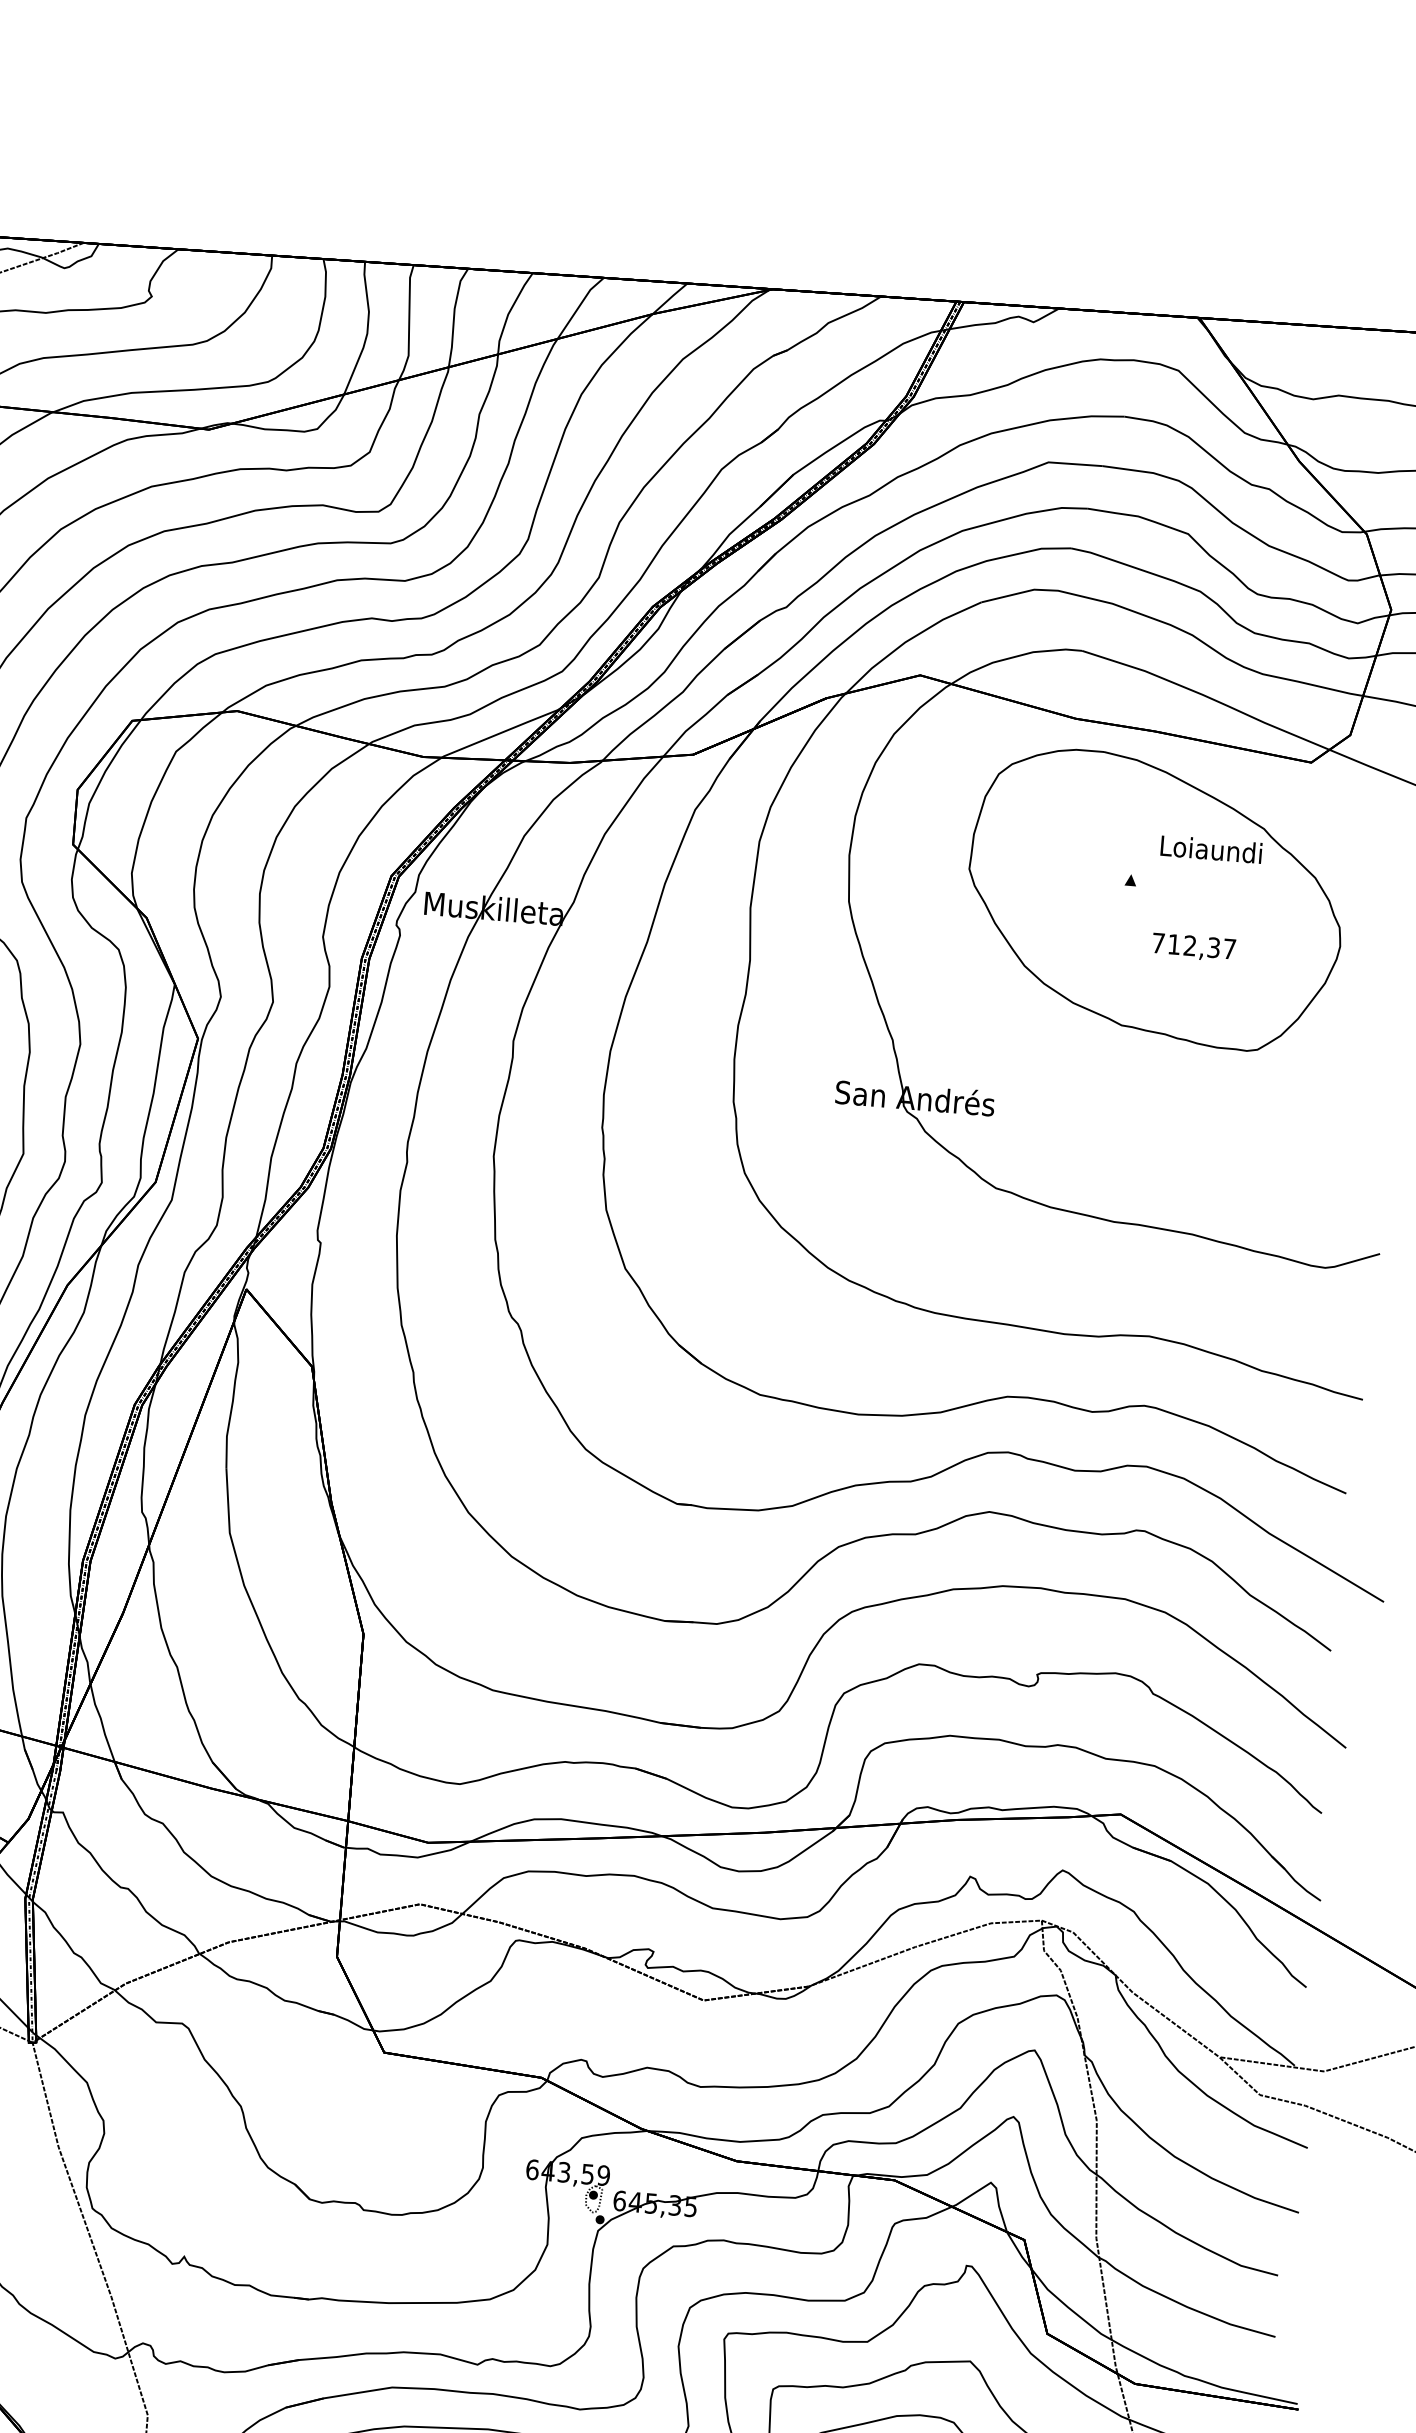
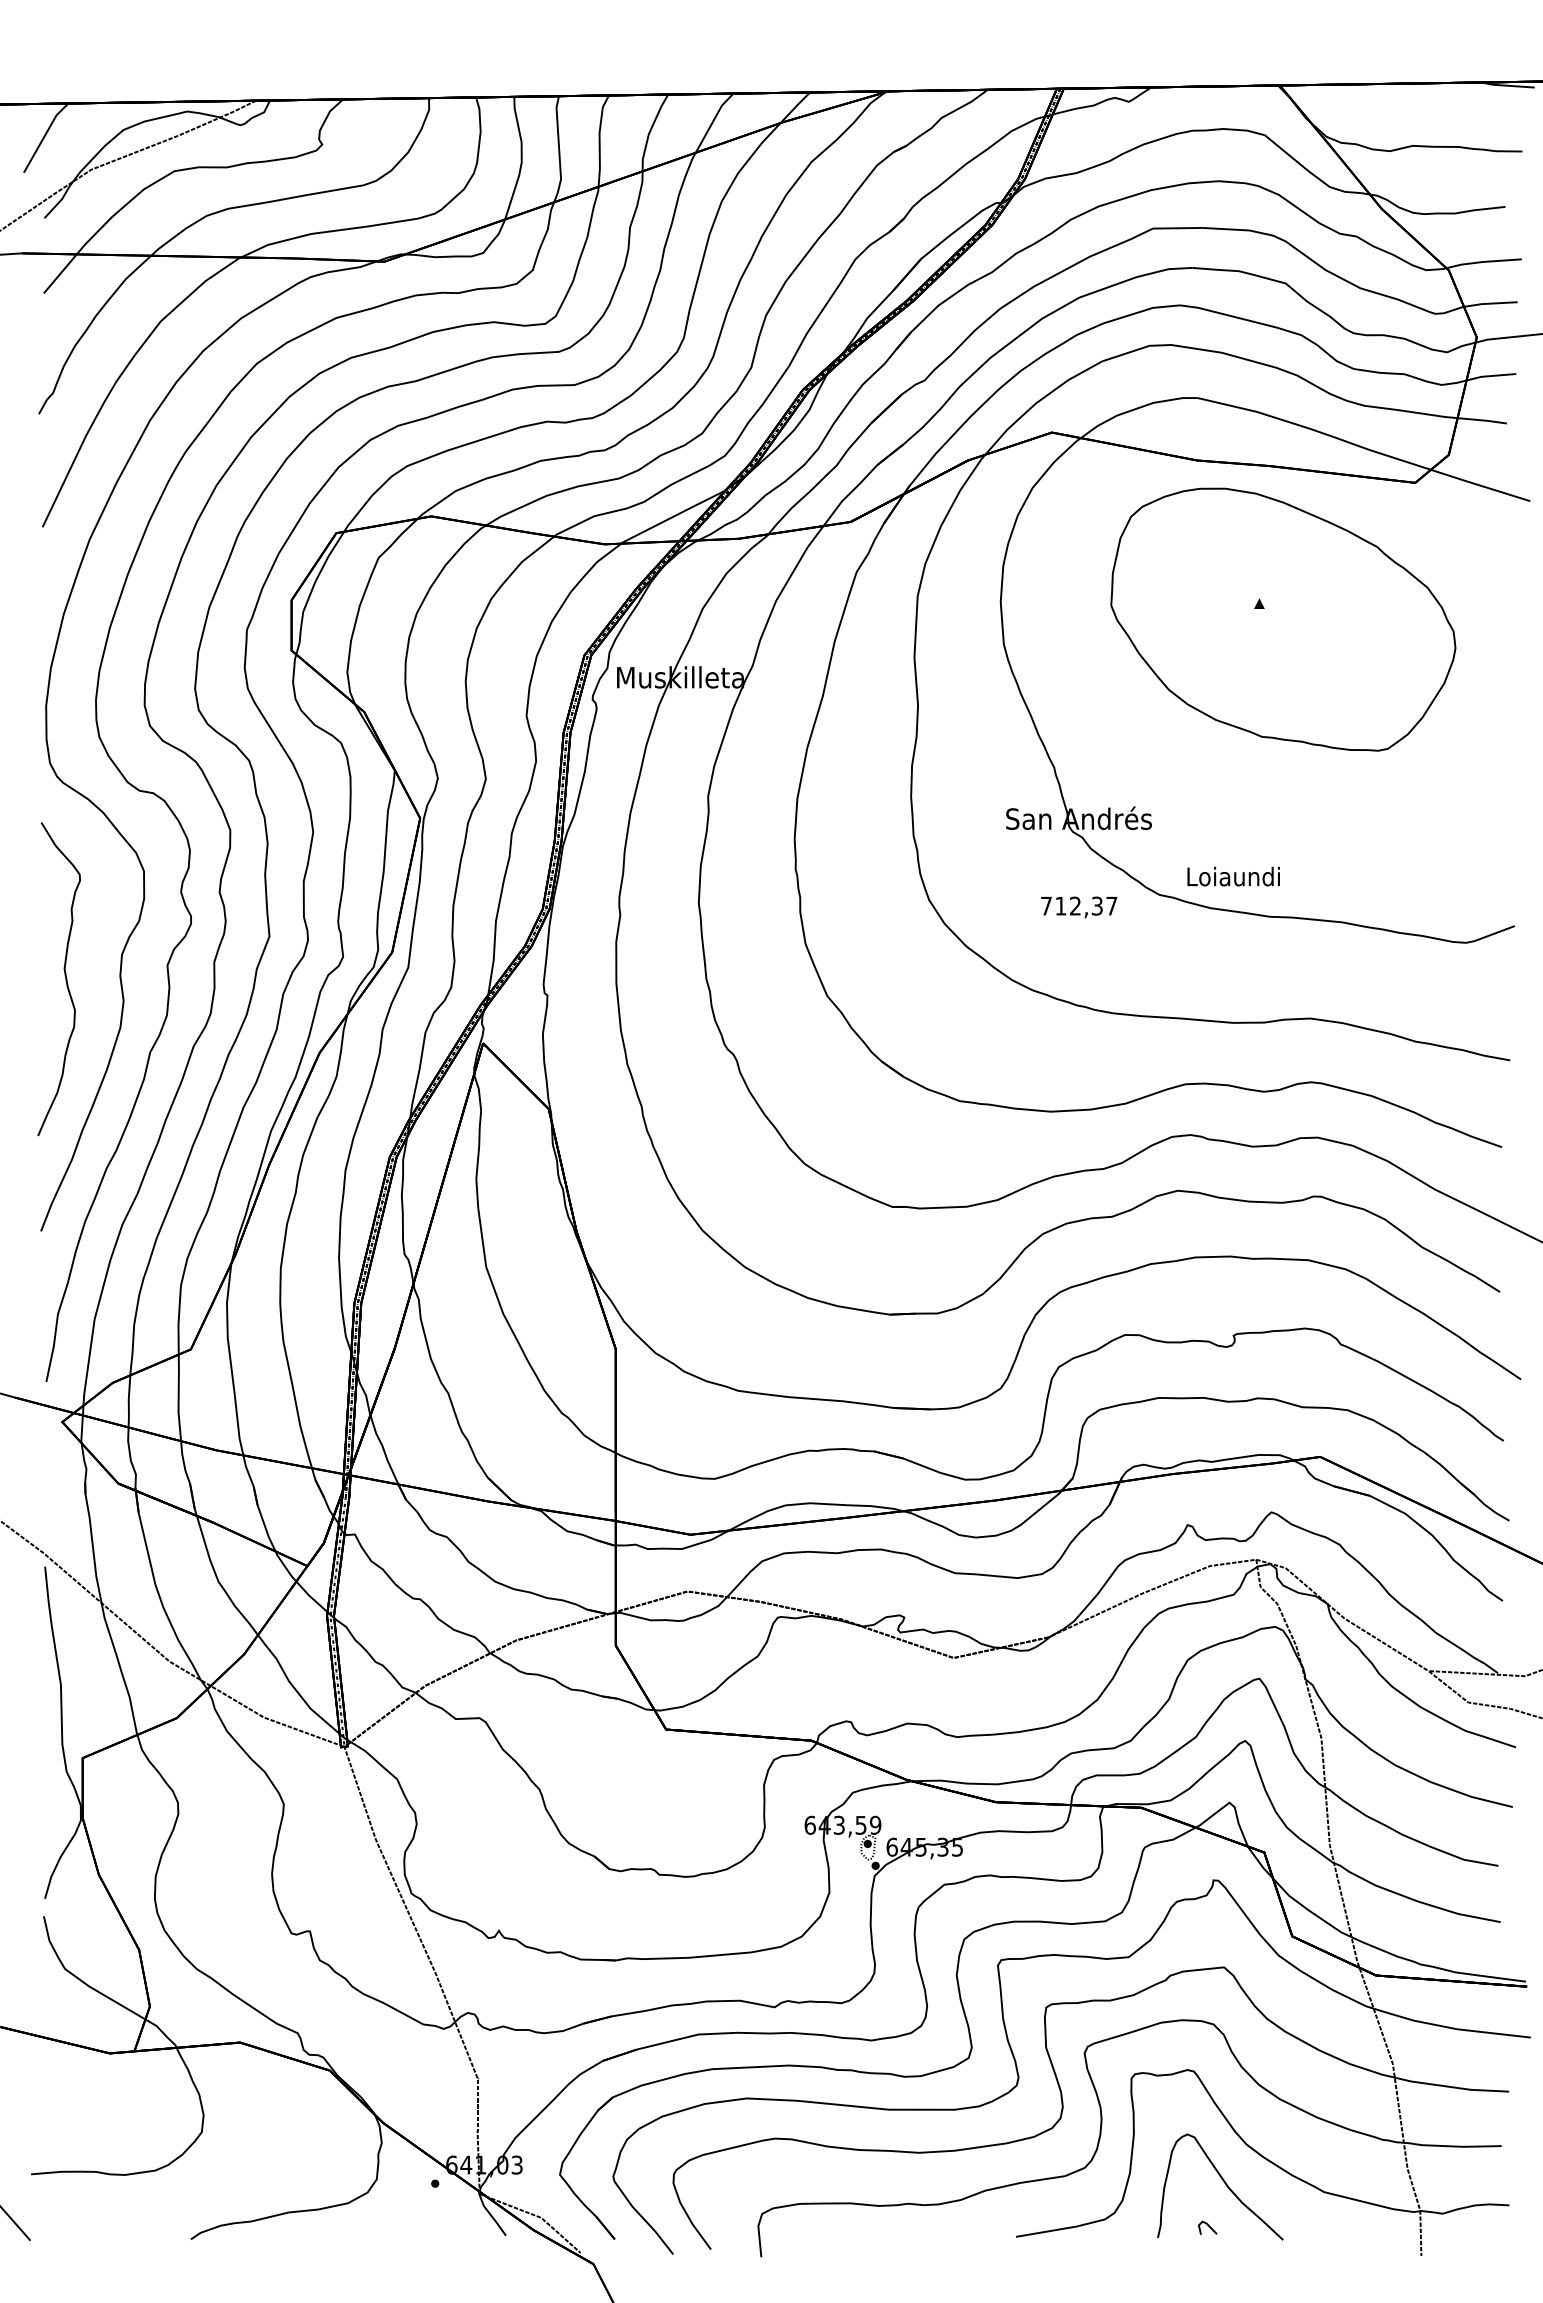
text: (1211, 849) -> (1233, 876), moved
text: (1194, 947) -> (1079, 907), moved

